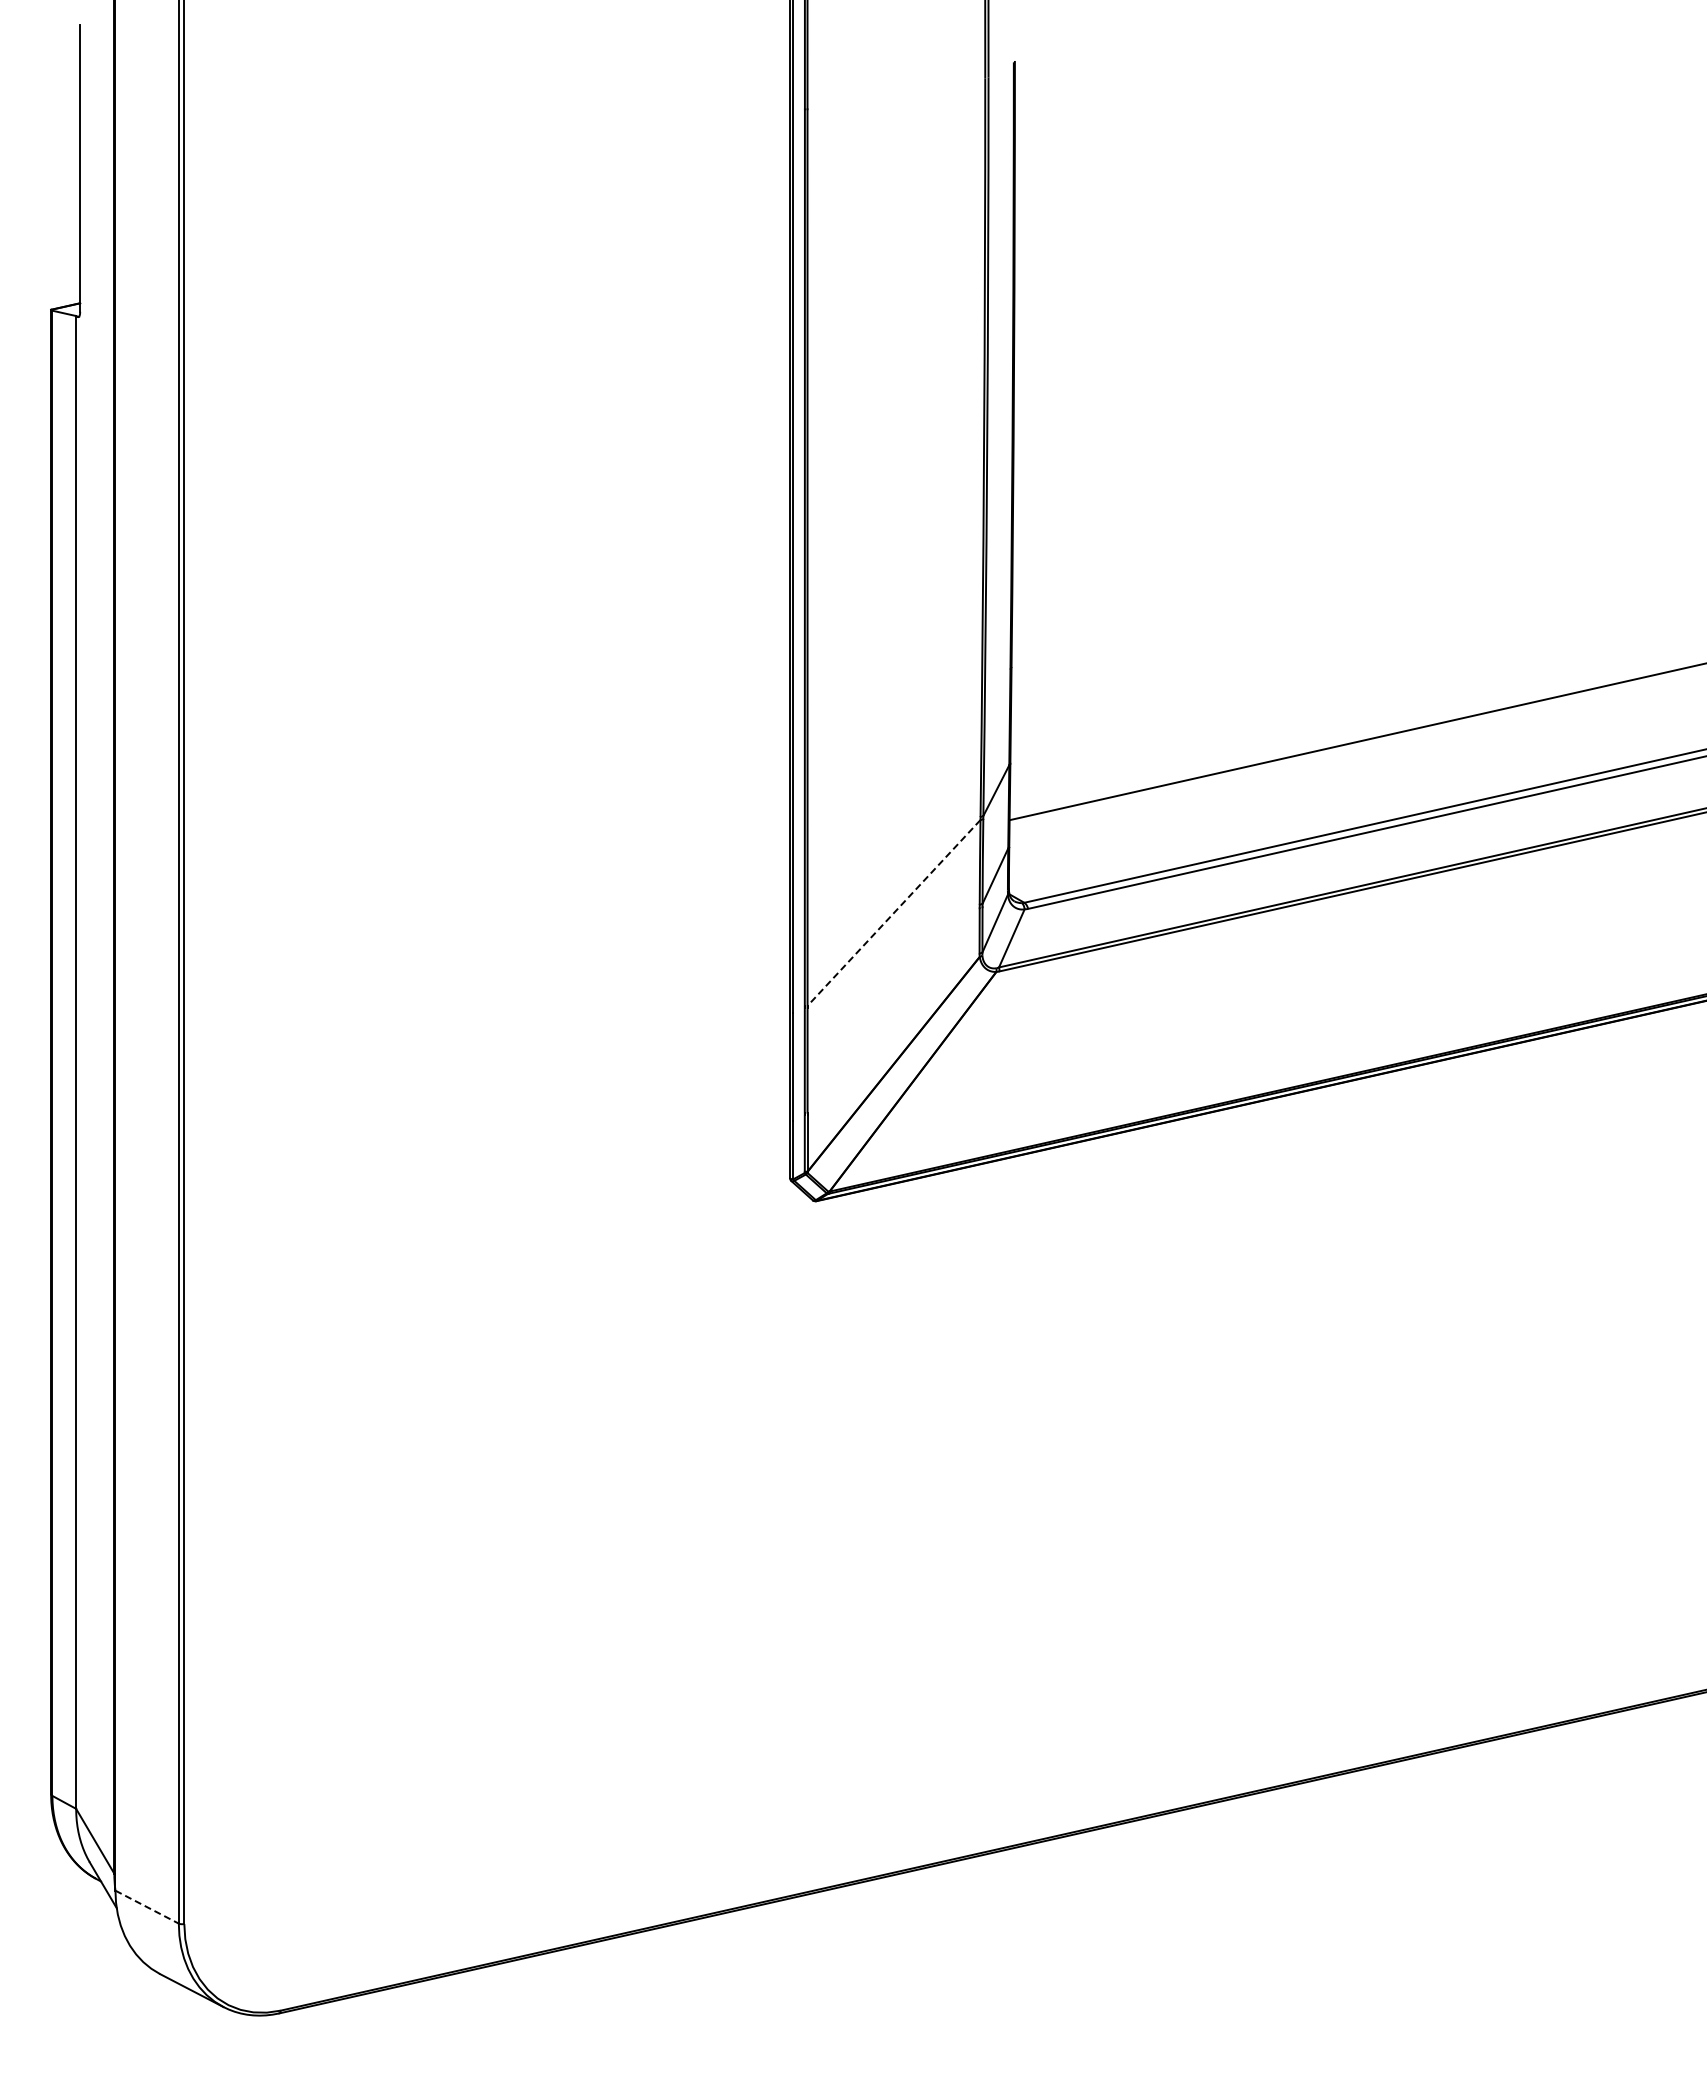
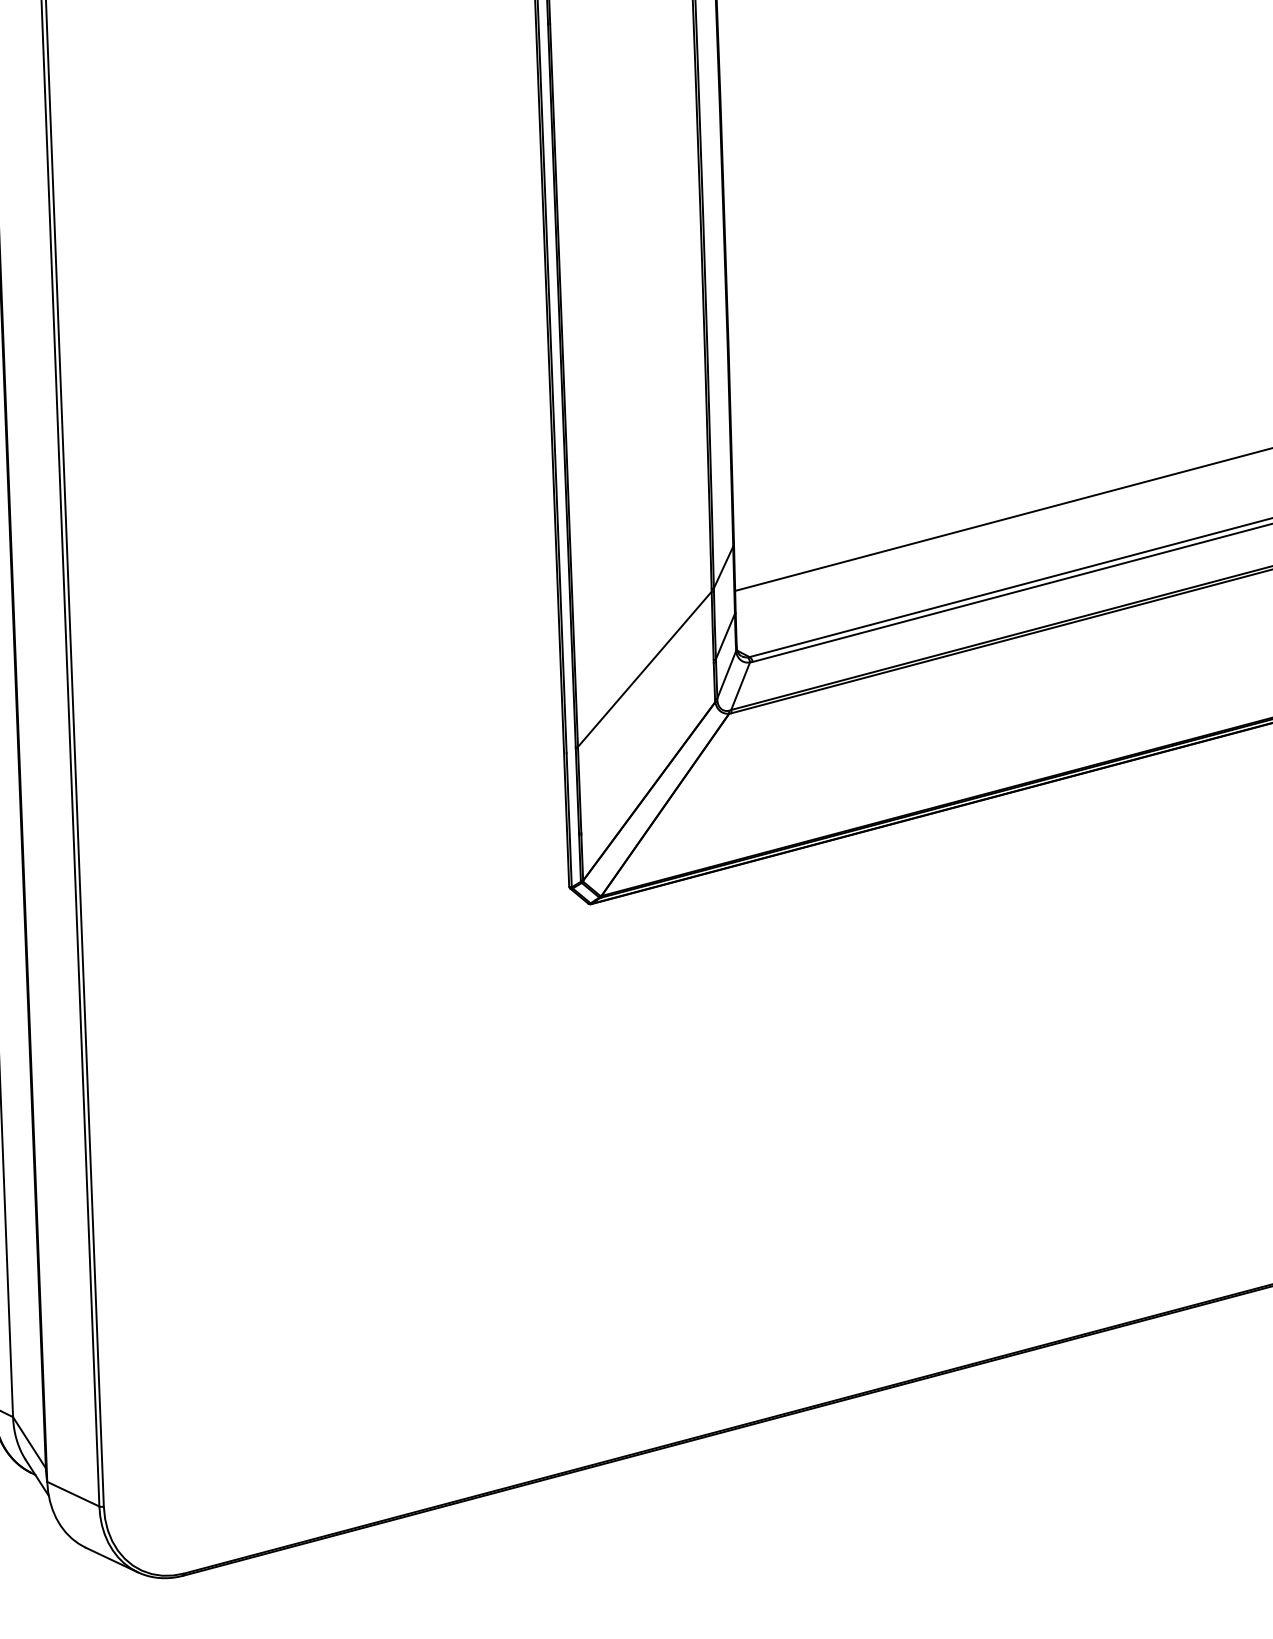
line: (894, 912) -> (645, 668), dashed -> solid
line: (147, 1907) -> (73, 1494), dashed -> solid

